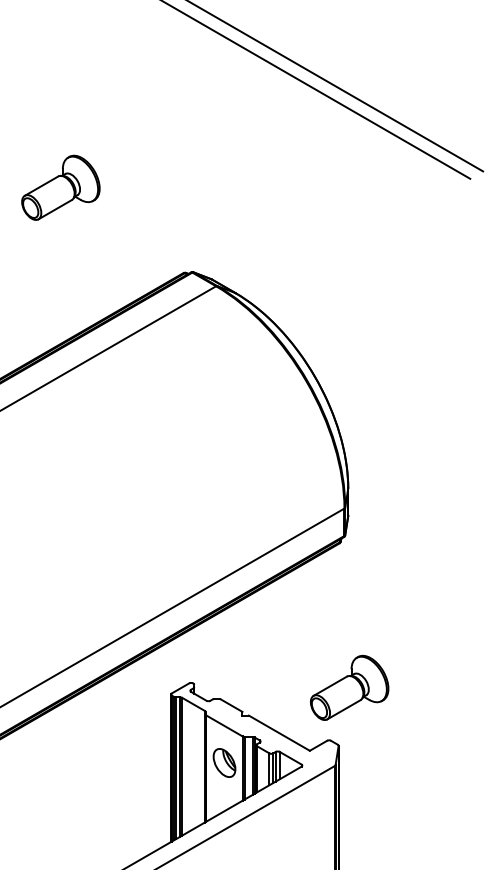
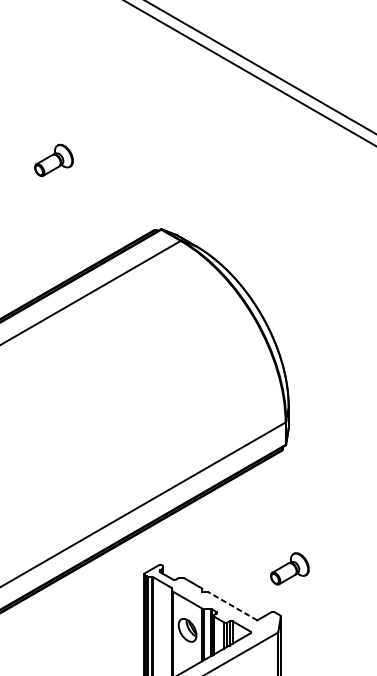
part: (60, 187) -> (53, 160), size x0.6
part: (349, 687) -> (289, 568), size x0.6
line: (278, 732) -> (231, 605), solid -> dashed

